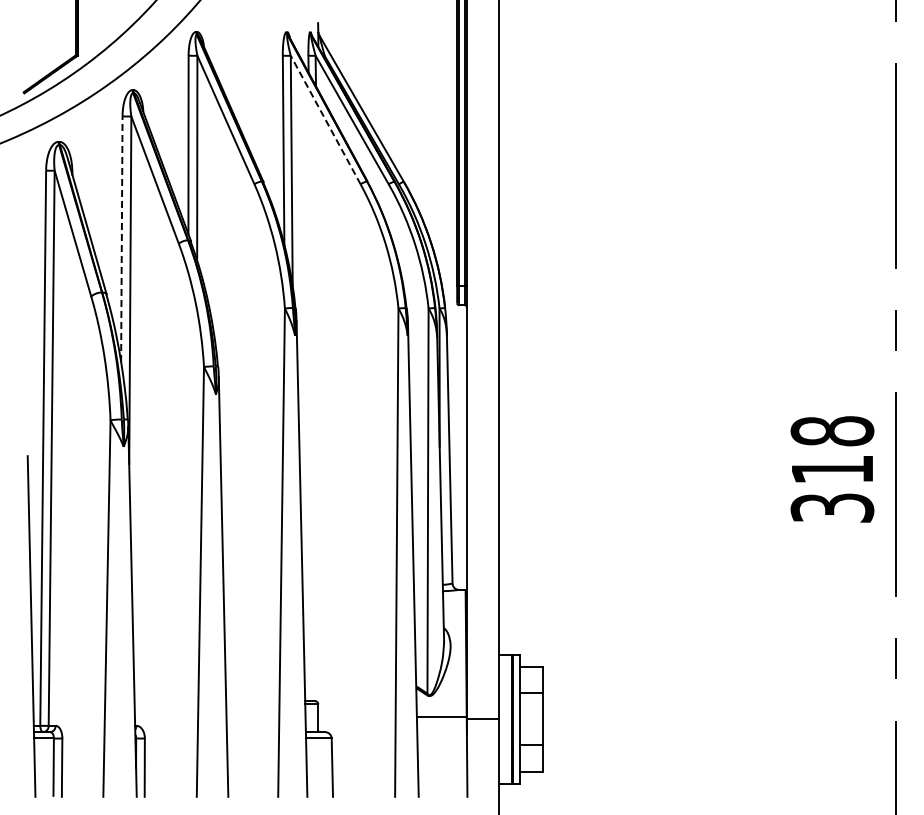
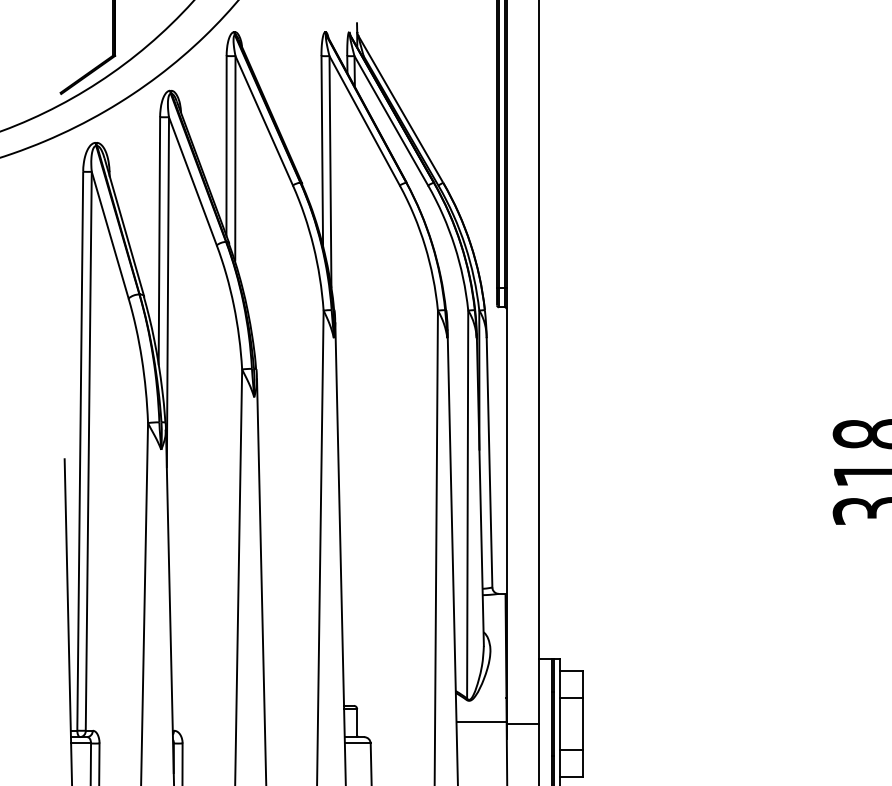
line: (325, 119) -> (364, 120), dashed -> solid
line: (121, 239) -> (159, 241), dashed -> solid

